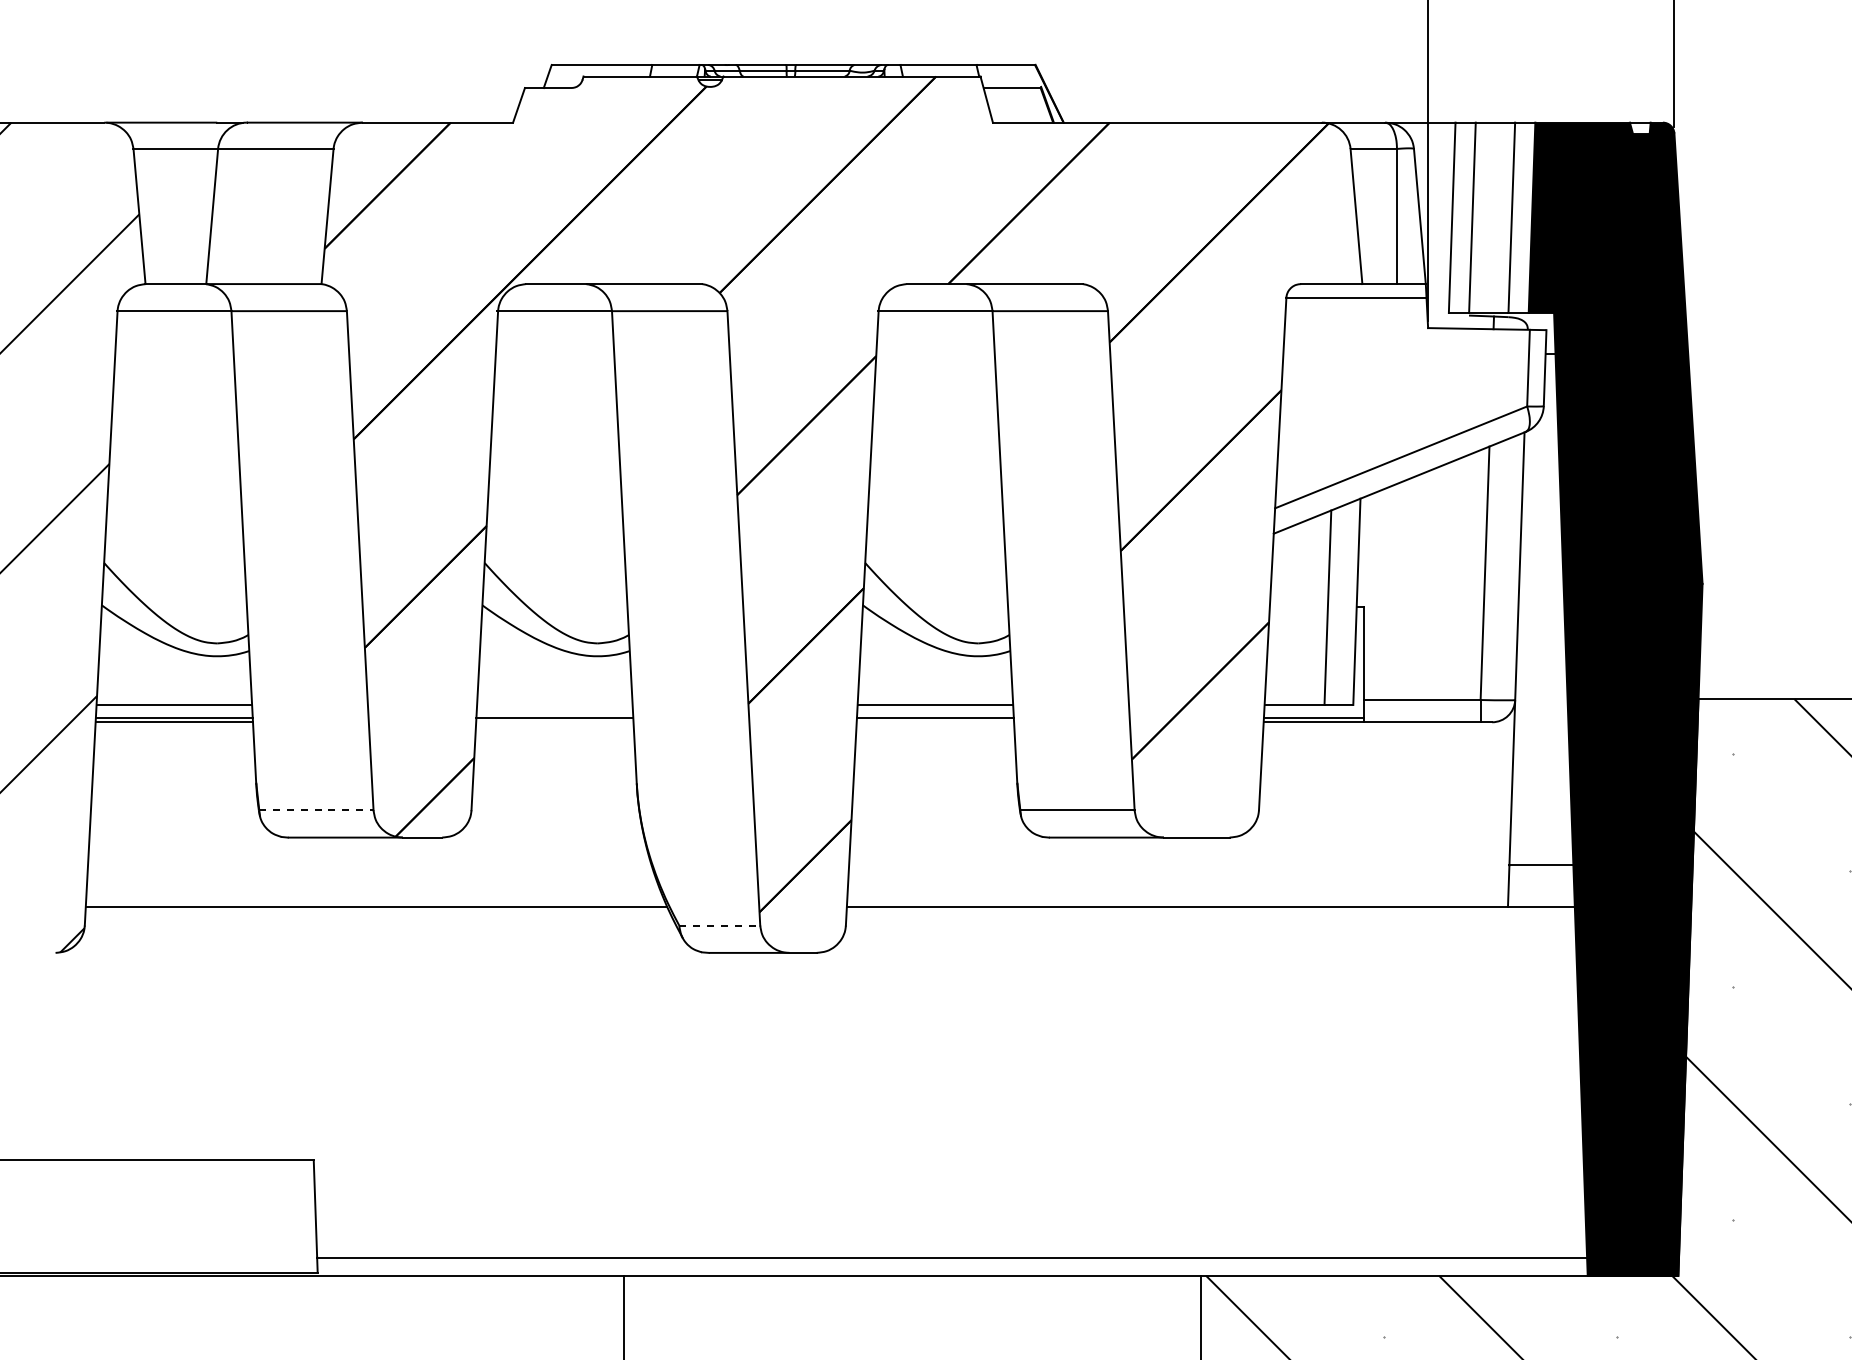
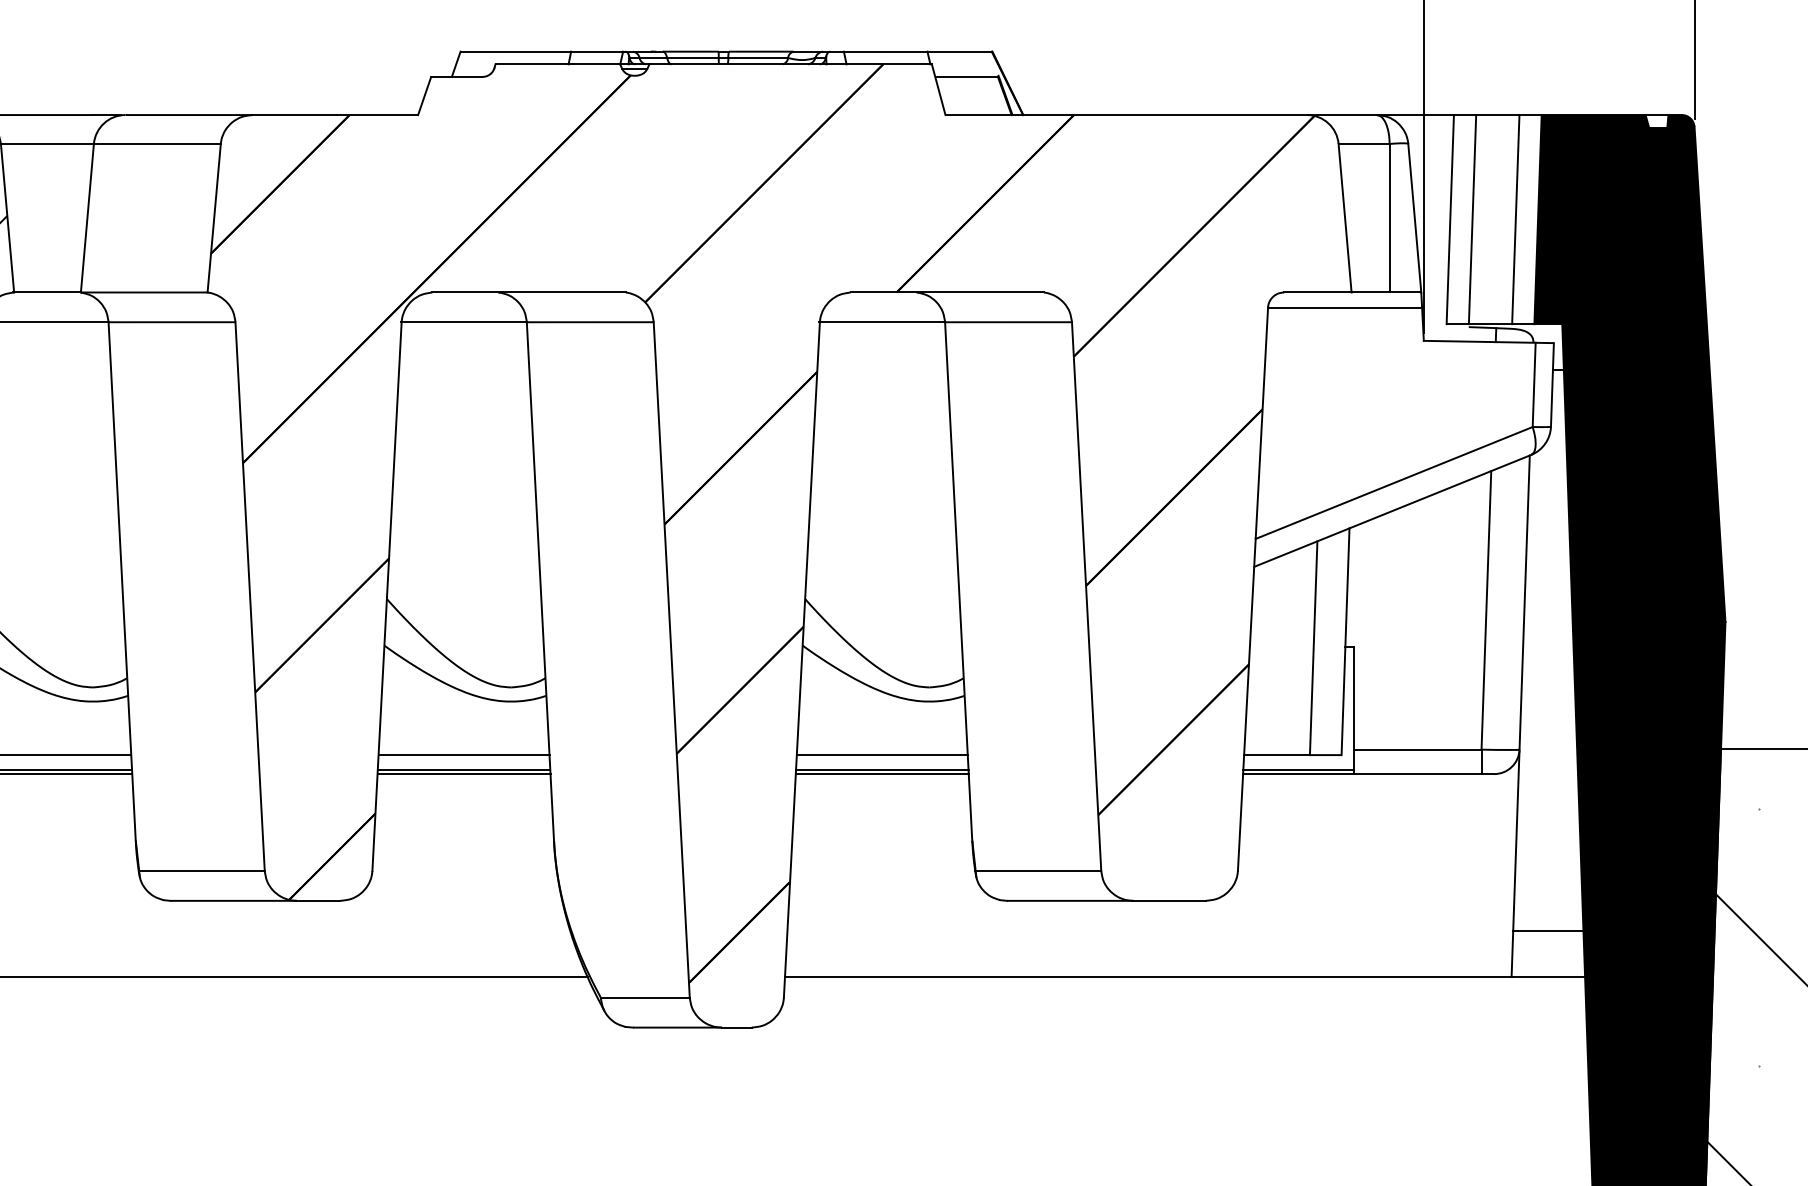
line: (554, 704) -> (463, 754), added
line: (554, 722) -> (463, 774), added
line: (935, 722) -> (882, 774), added
line: (316, 810) -> (202, 871), dashed -> solid
line: (720, 925) -> (646, 997), dashed -> solid

